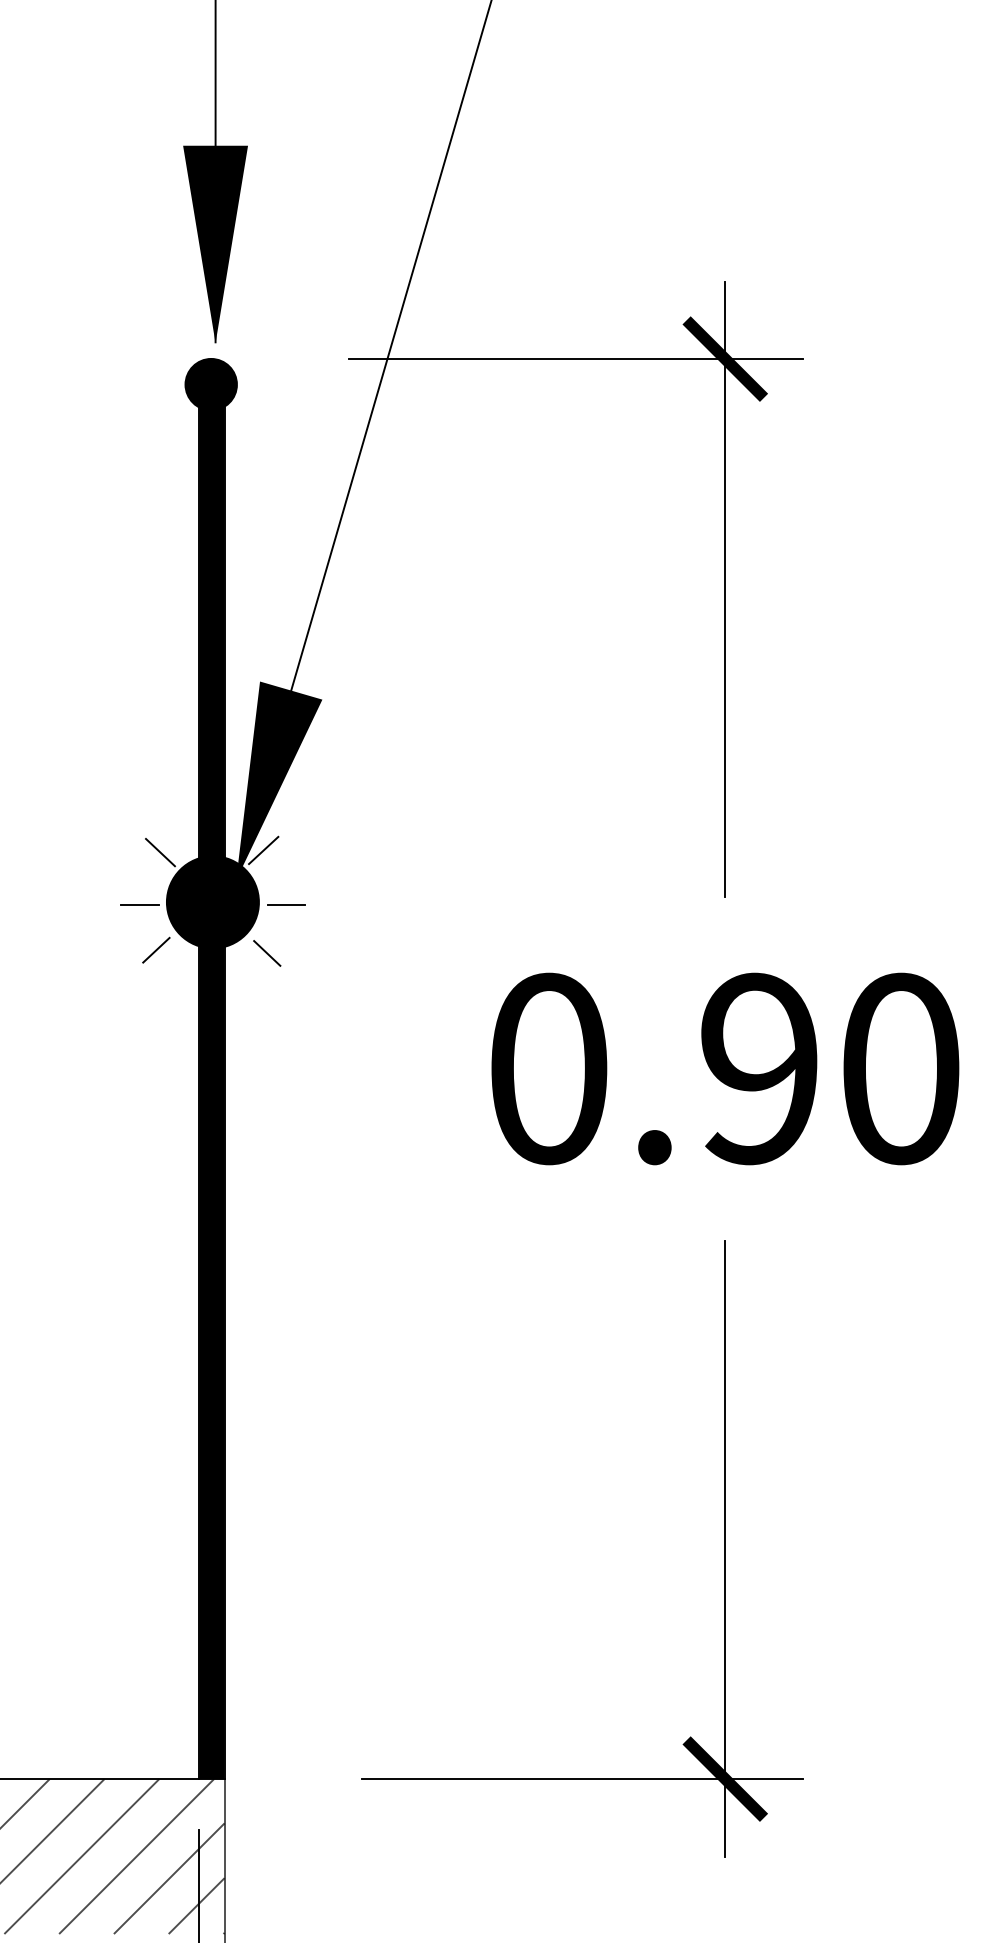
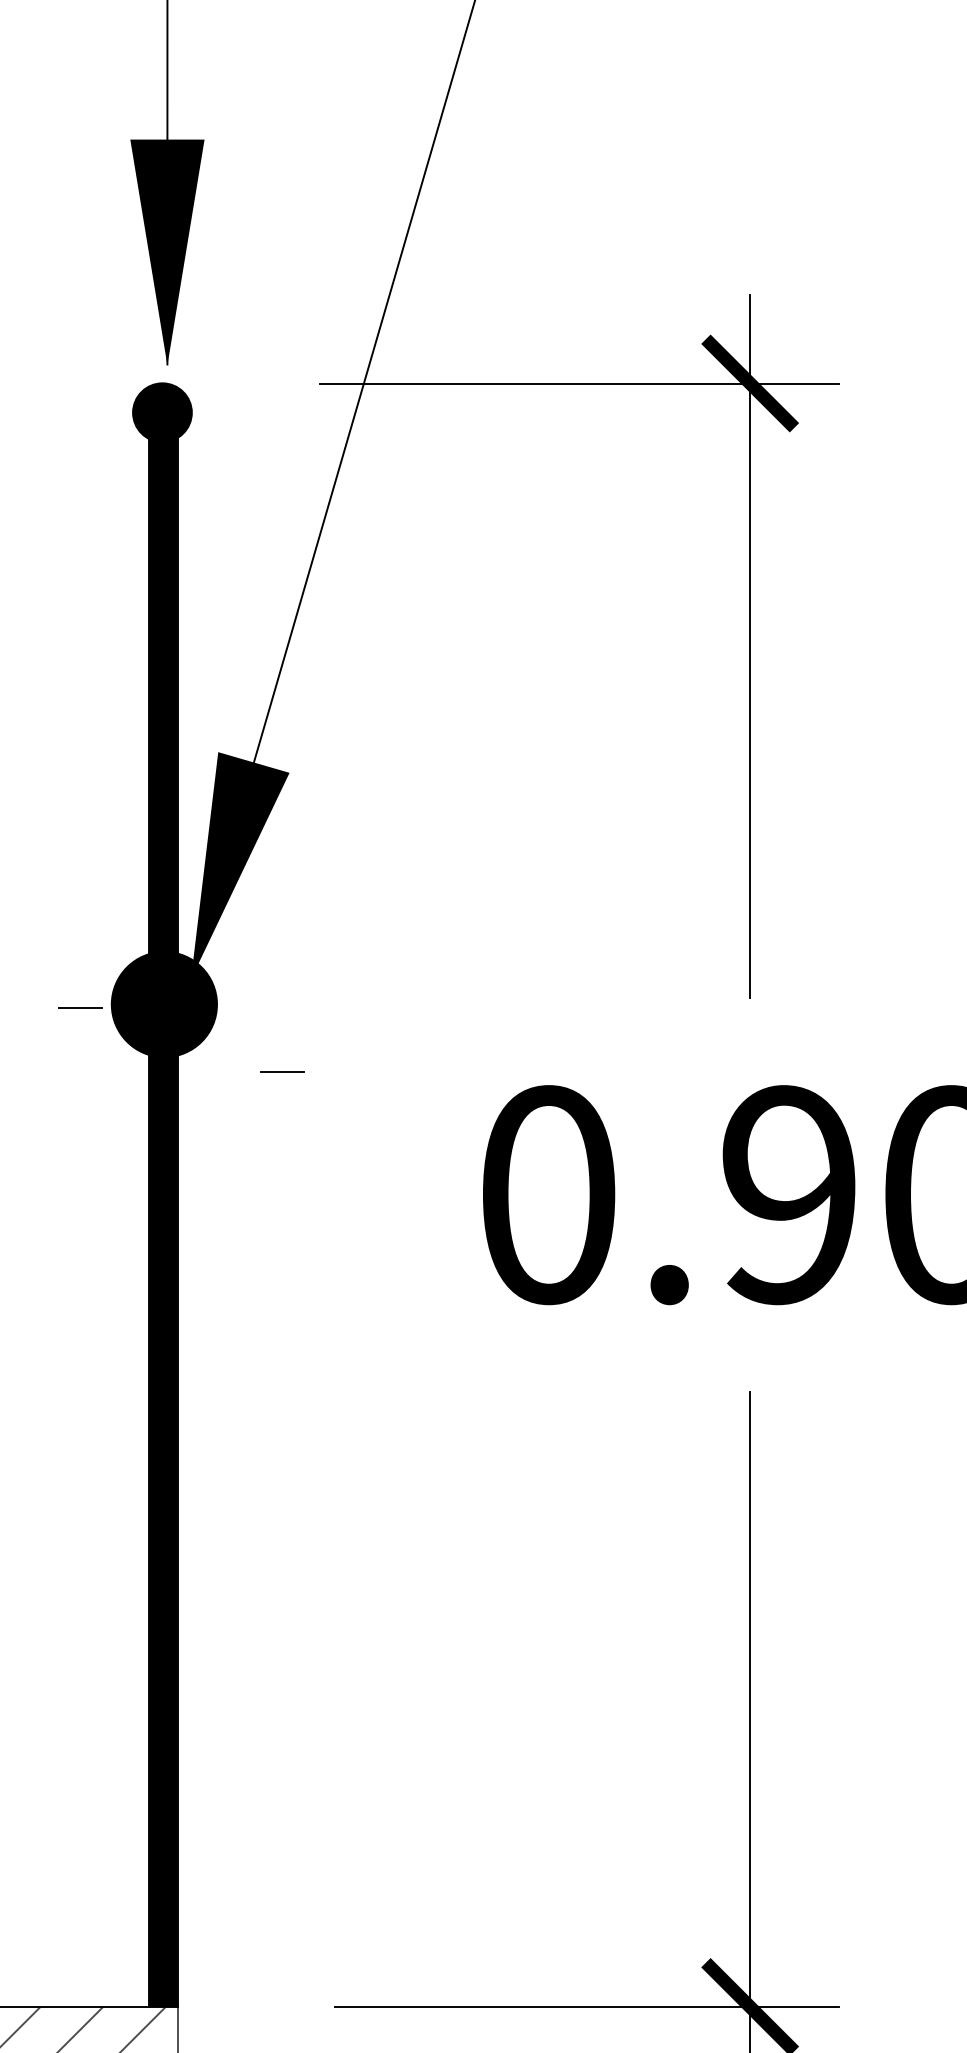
line: (263, 850) -> (222, 945), removed
line: (160, 852) -> (104, 947), removed
line: (286, 904) -> (282, 1071), moved
line: (156, 949) -> (99, 1058), removed
line: (267, 953) -> (226, 1063), removed

